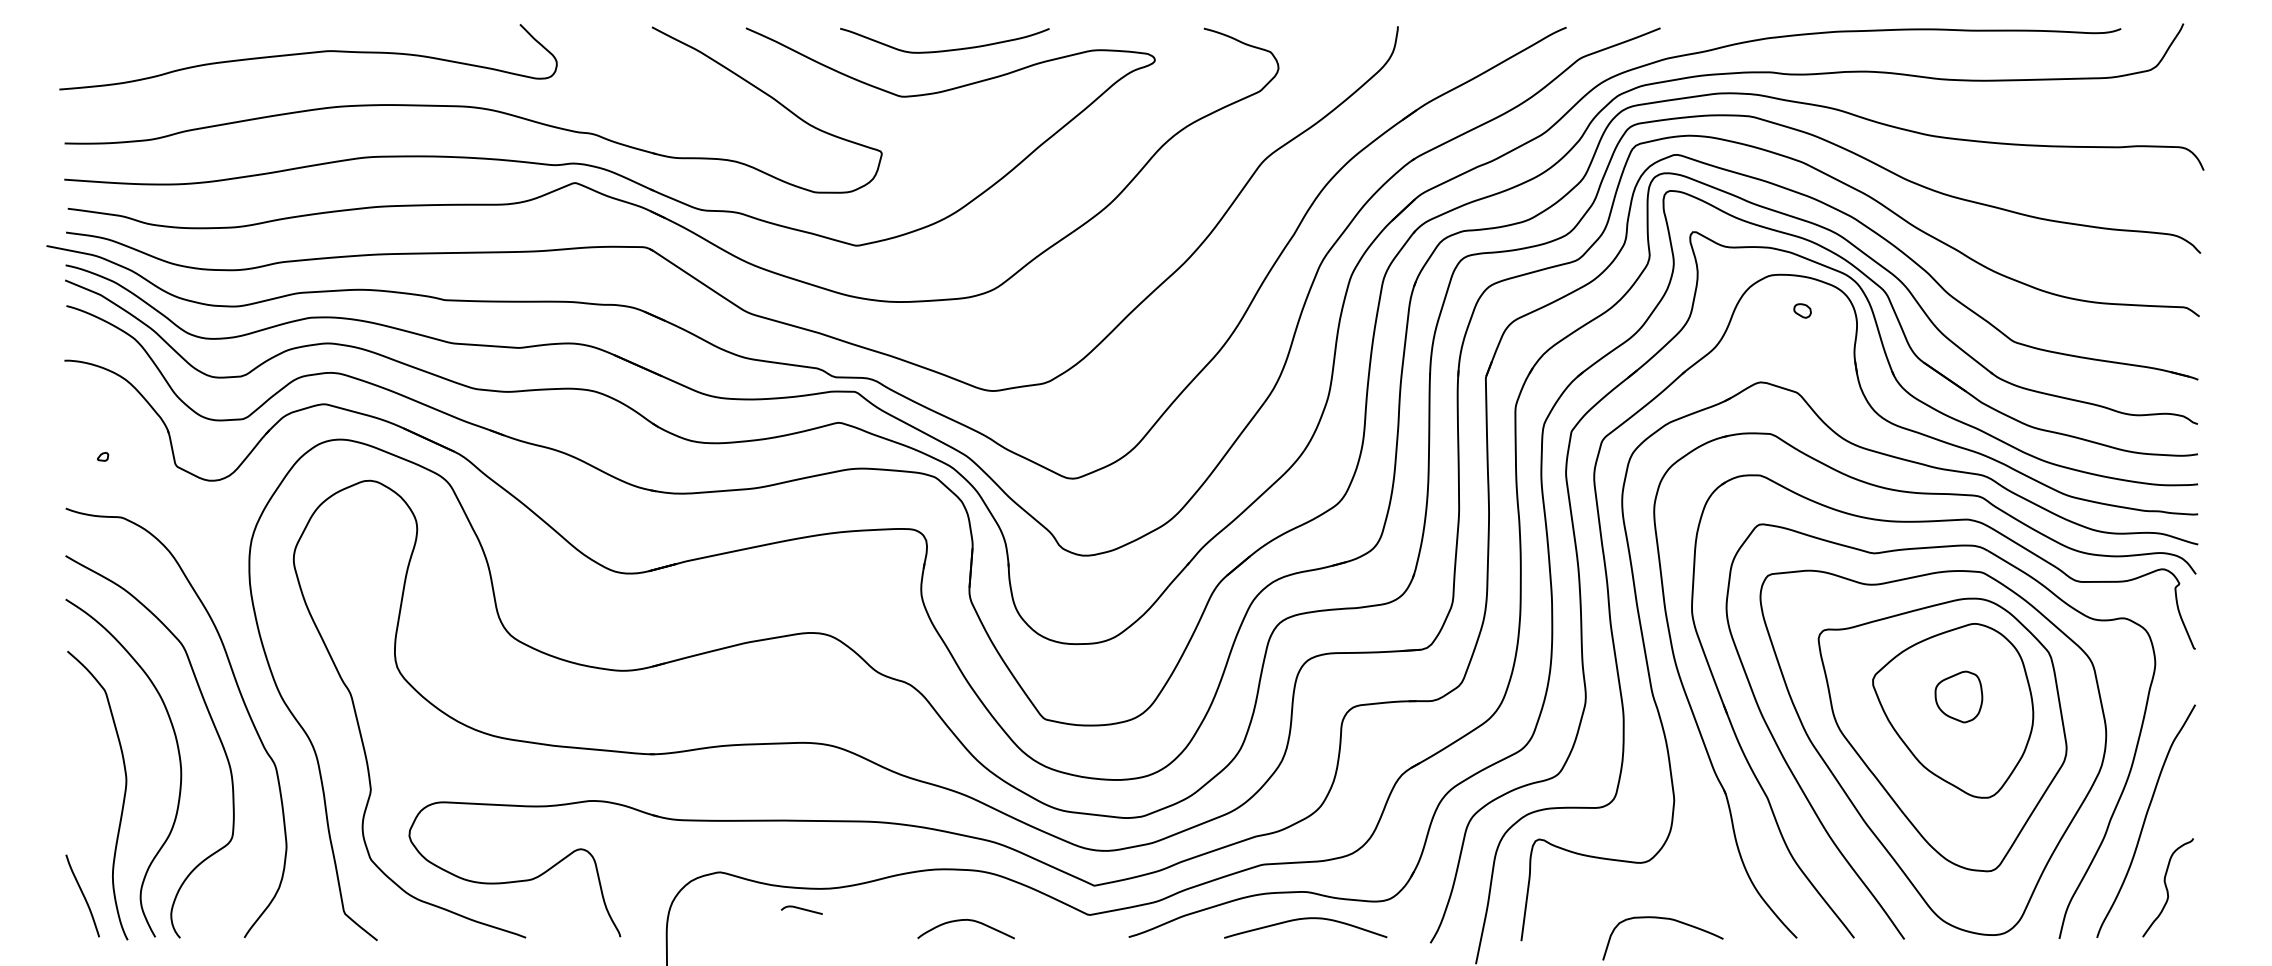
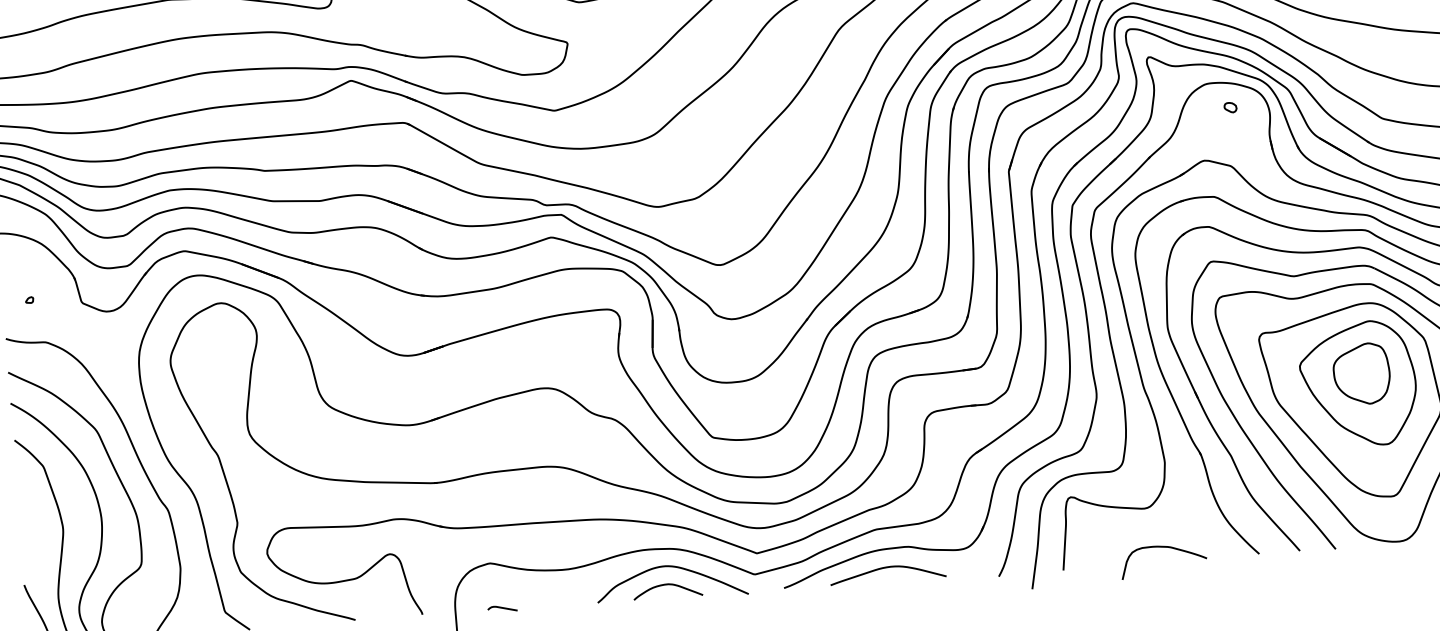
part: (1958, 696) -> (1361, 373), size x1.67
curve: (974, 896) -> (672, 567), added
curve: (801, 909) -> (502, 608), moved
curve: (1305, 919) -> (887, 567), moved

